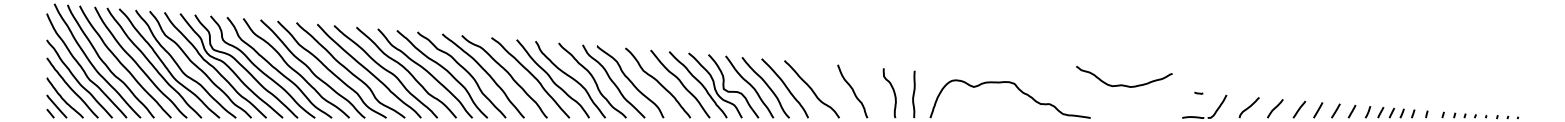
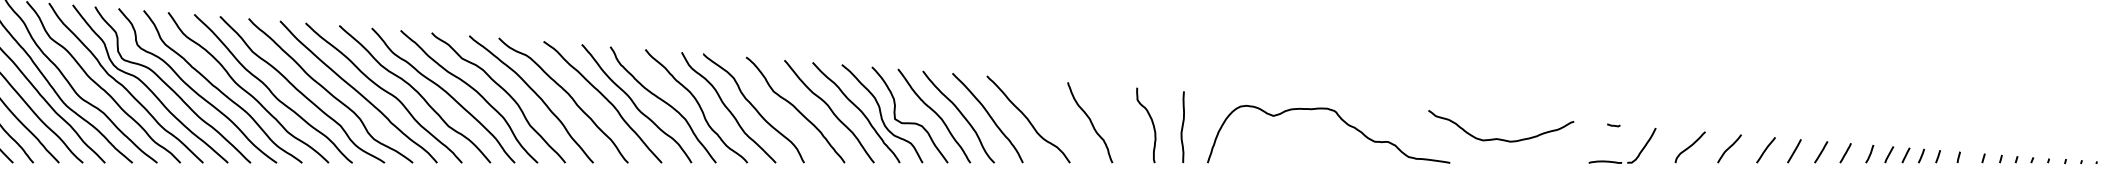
curve: (1124, 84) -> (1501, 137), moved

